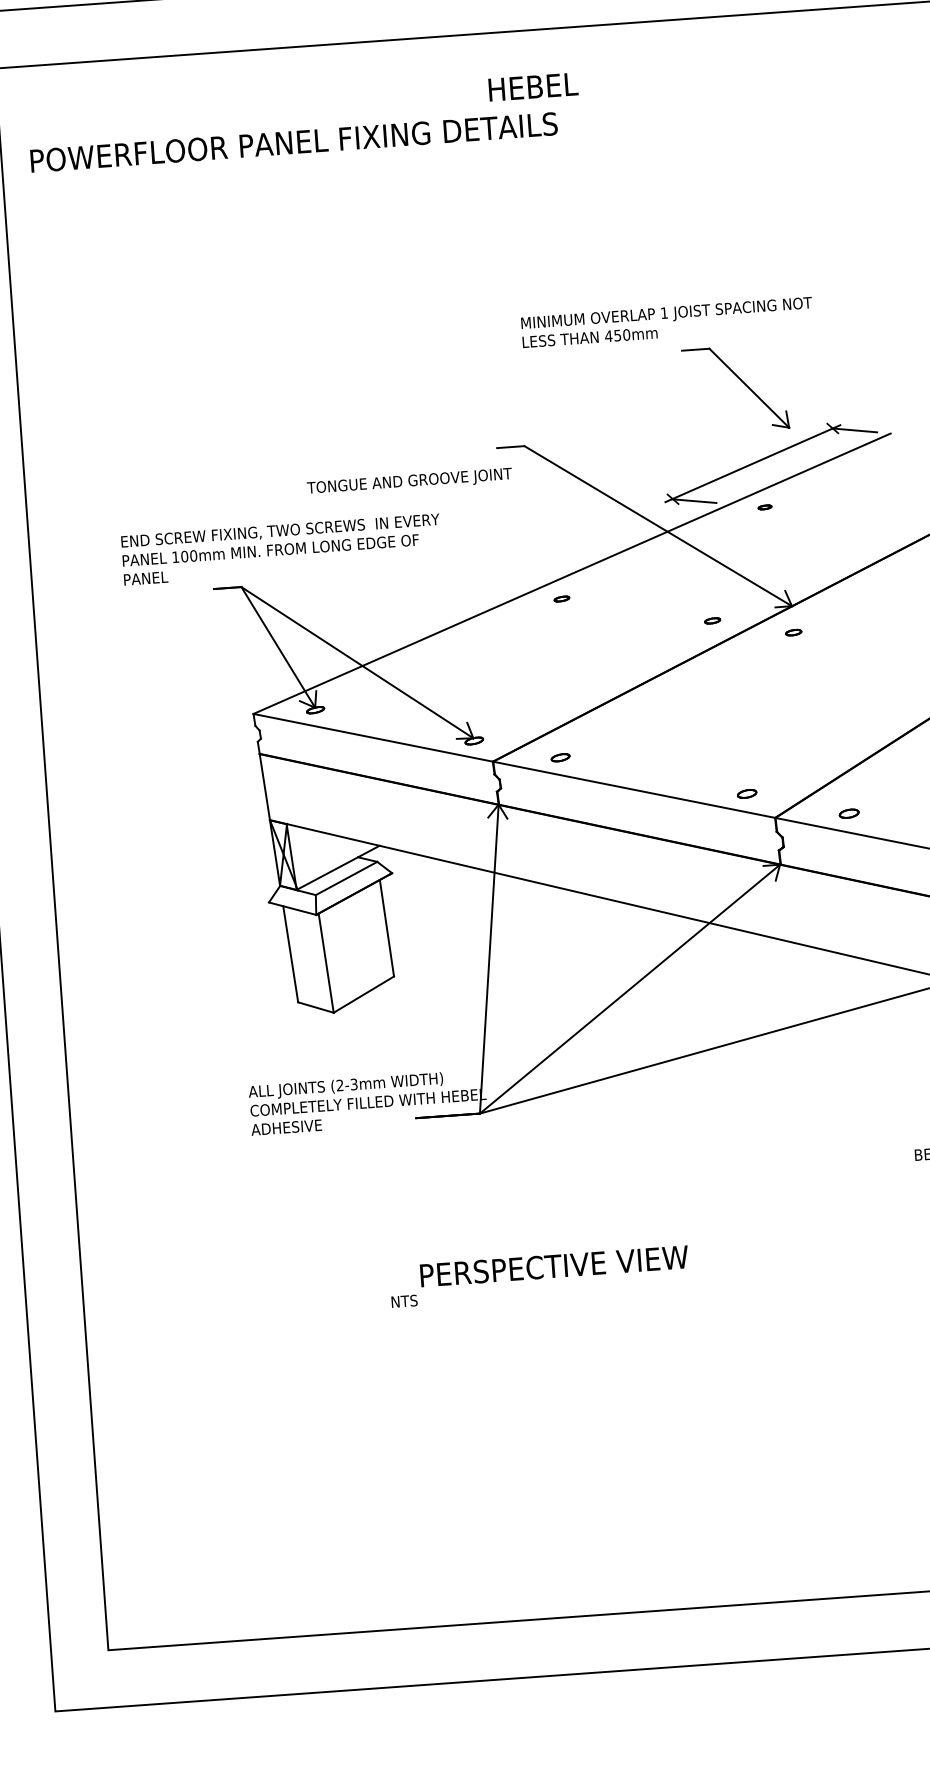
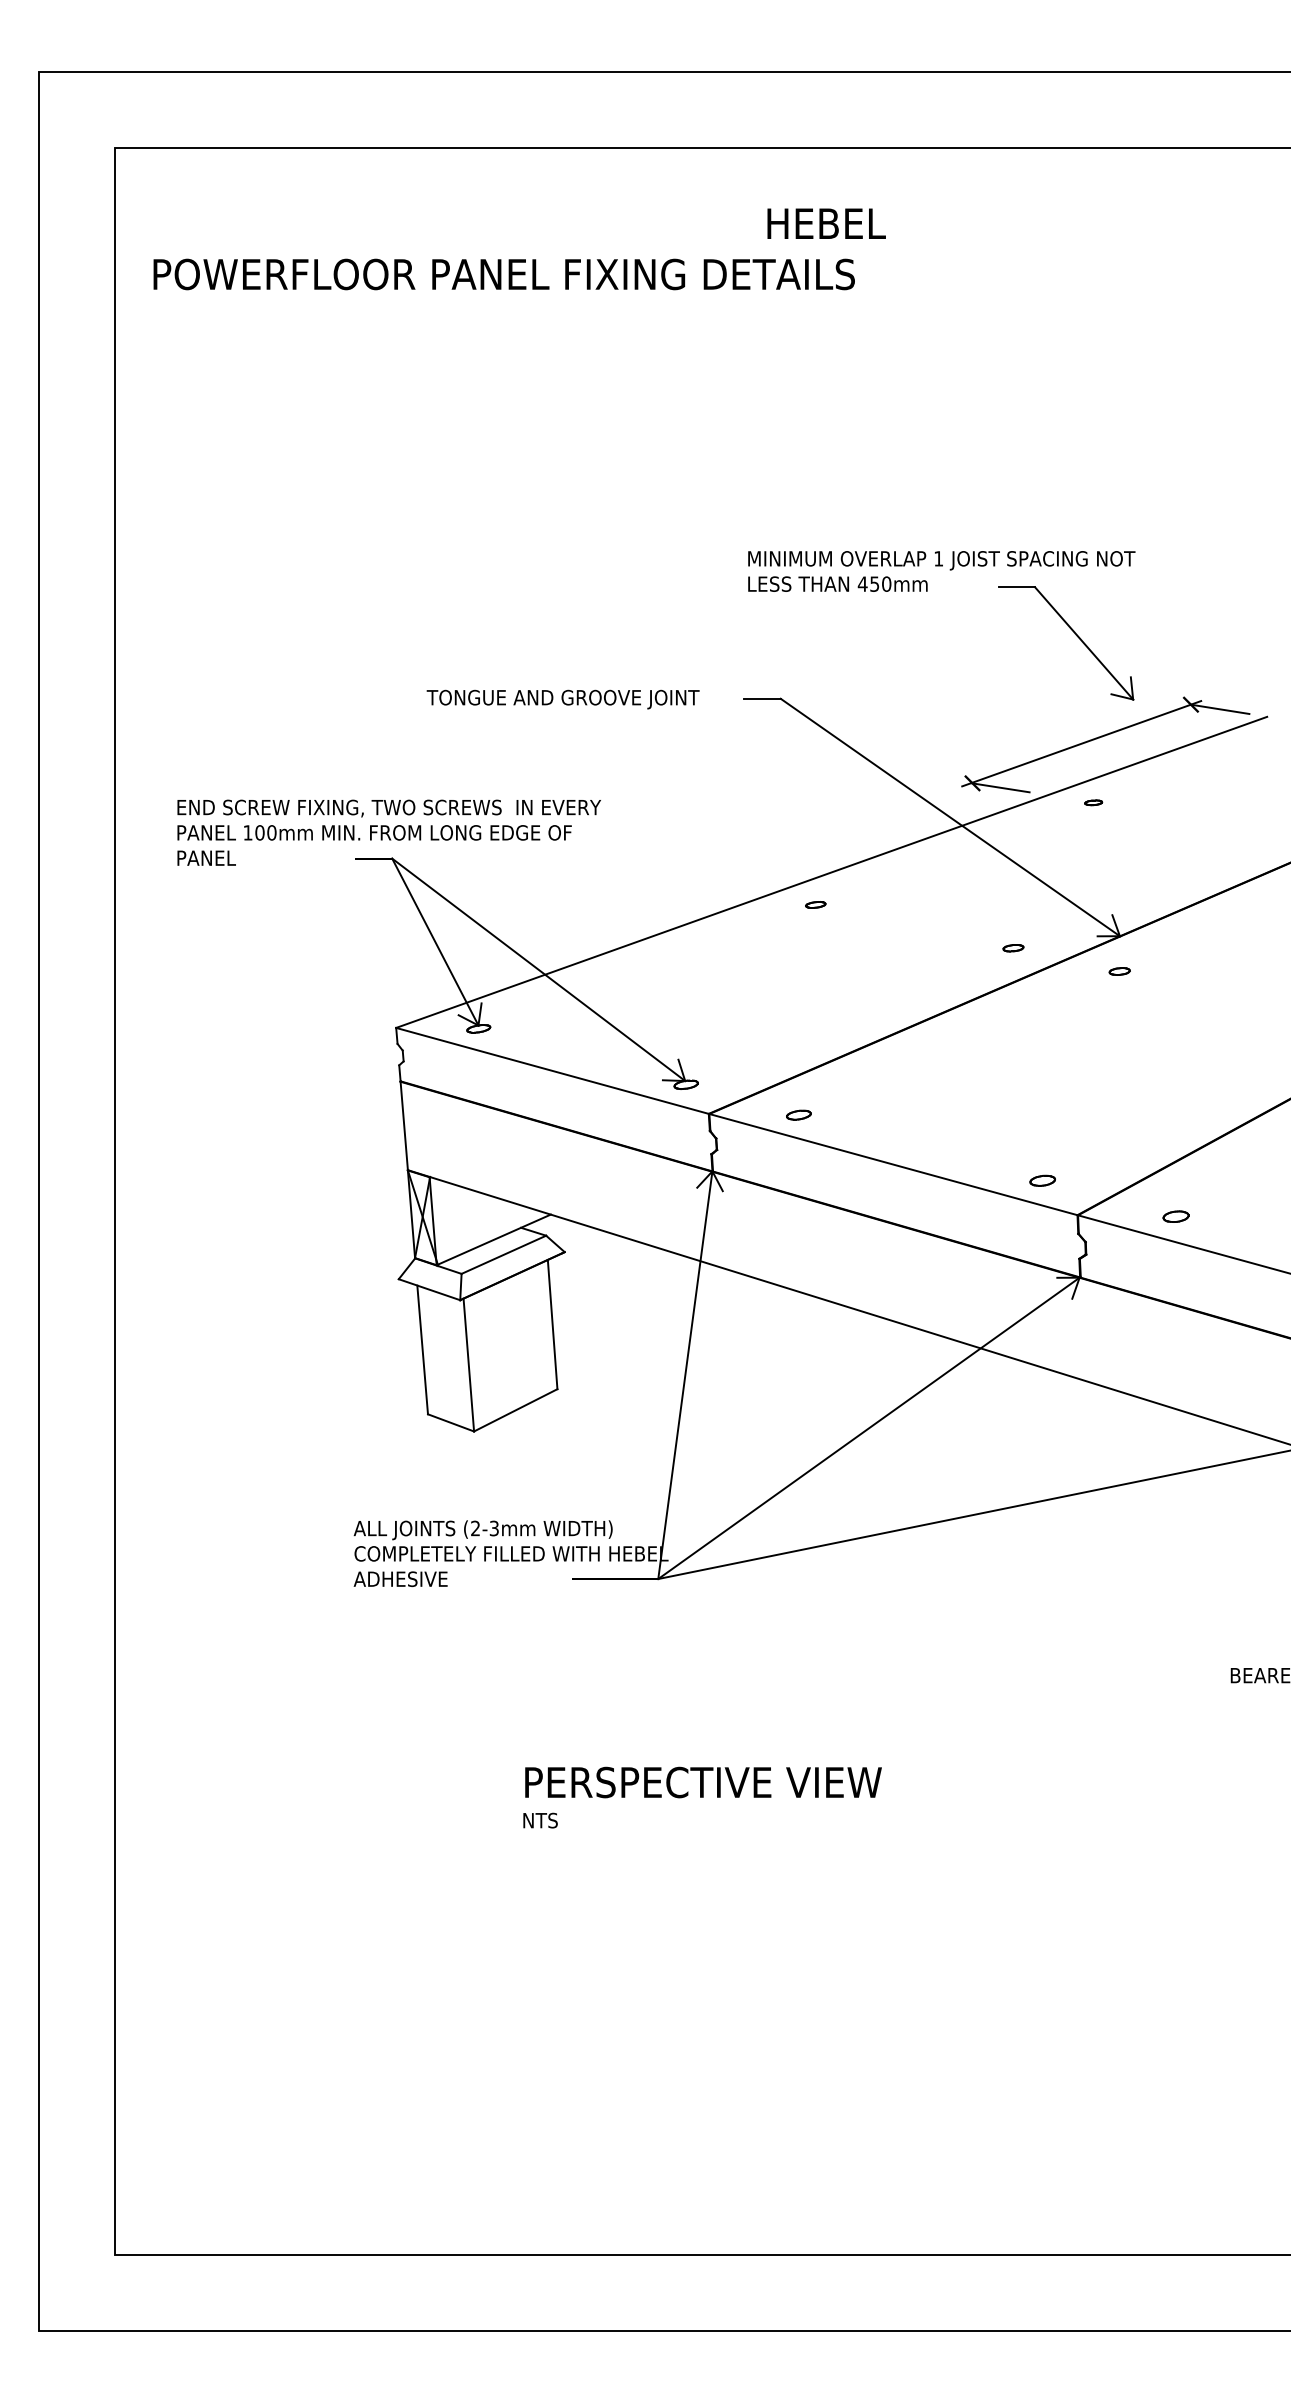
text: (667, 322) -> (941, 571), moved
text: (409, 482) -> (562, 699), moved
text: (281, 549) -> (388, 832), moved
text: (554, 1266) -> (703, 1782), moved

